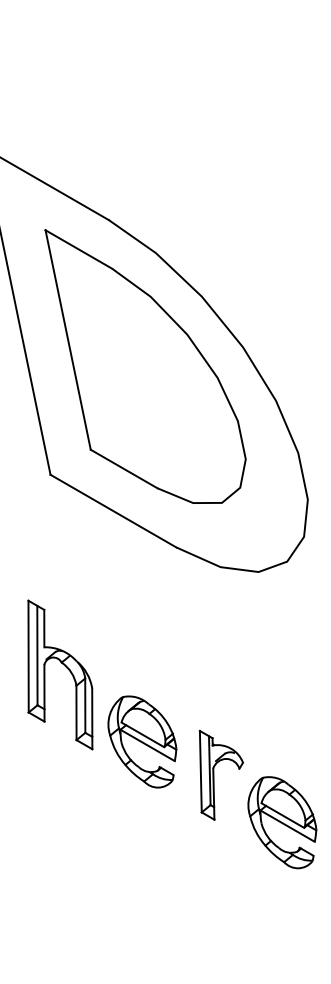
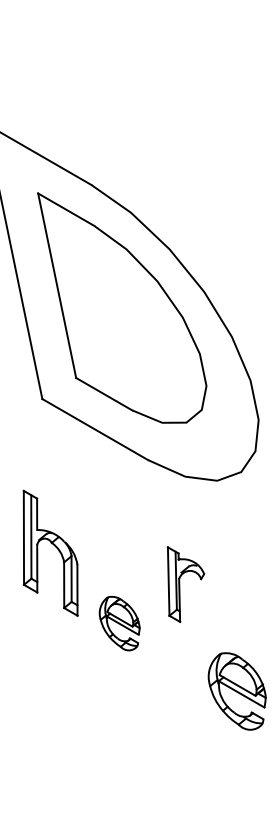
part: (66, 668) -> (55, 547), moved
part: (142, 741) -> (119, 623), size x0.7
part: (220, 775) -> (185, 584), moved

